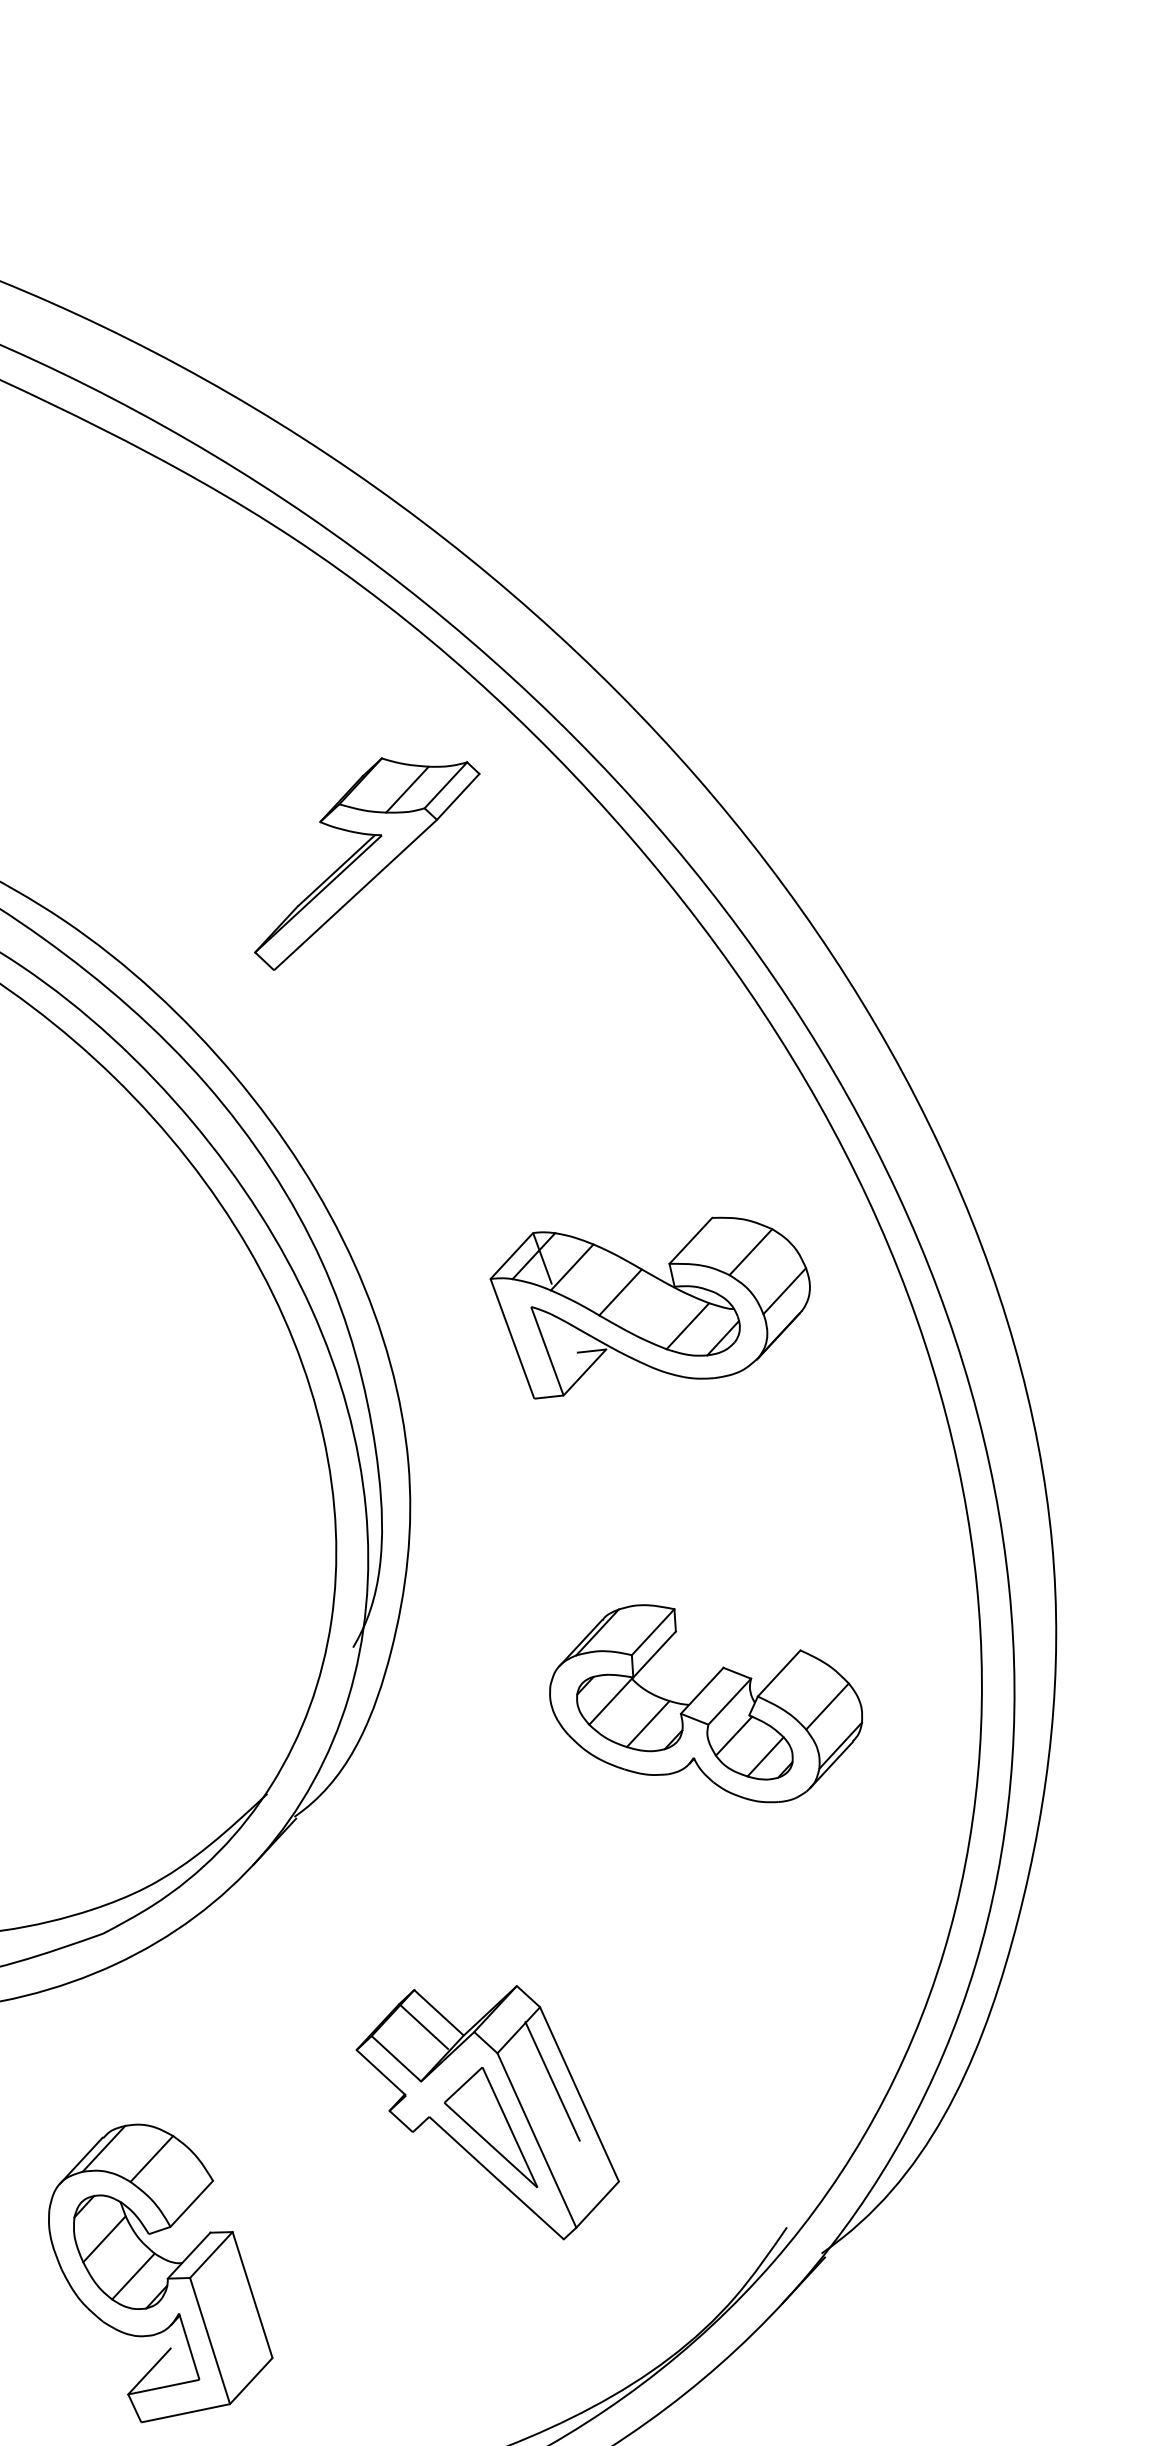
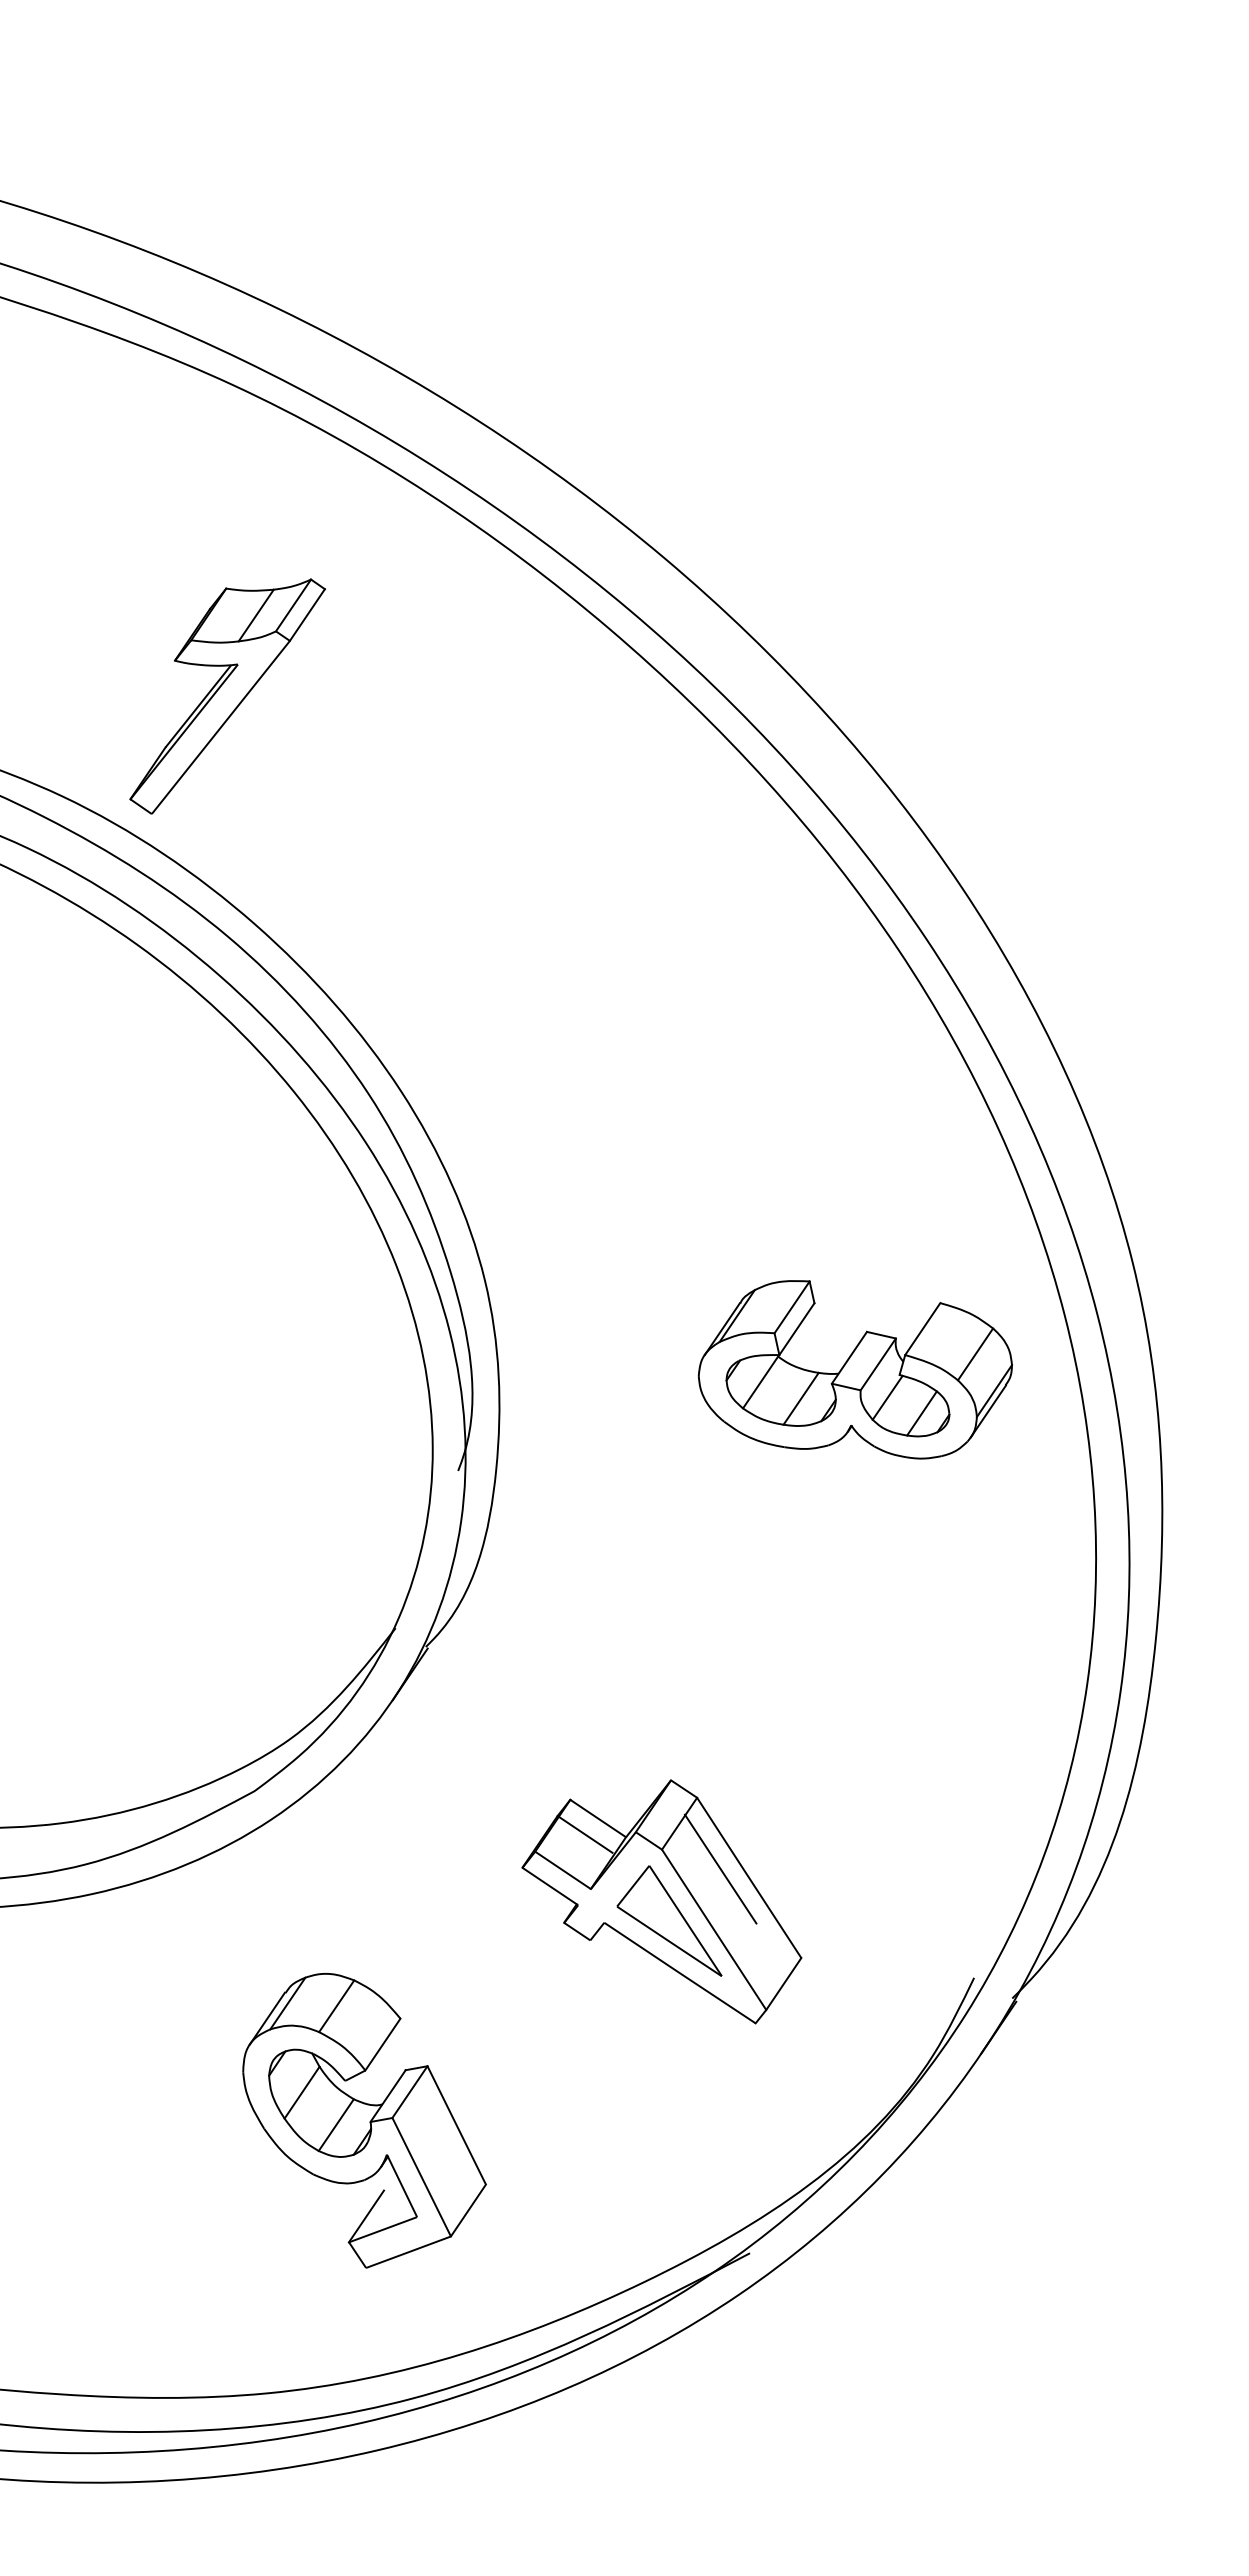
part: (366, 865) -> (227, 696), moved
part: (646, 1310) -> (696, 1093), removed
part: (705, 1703) -> (854, 1369), moved

